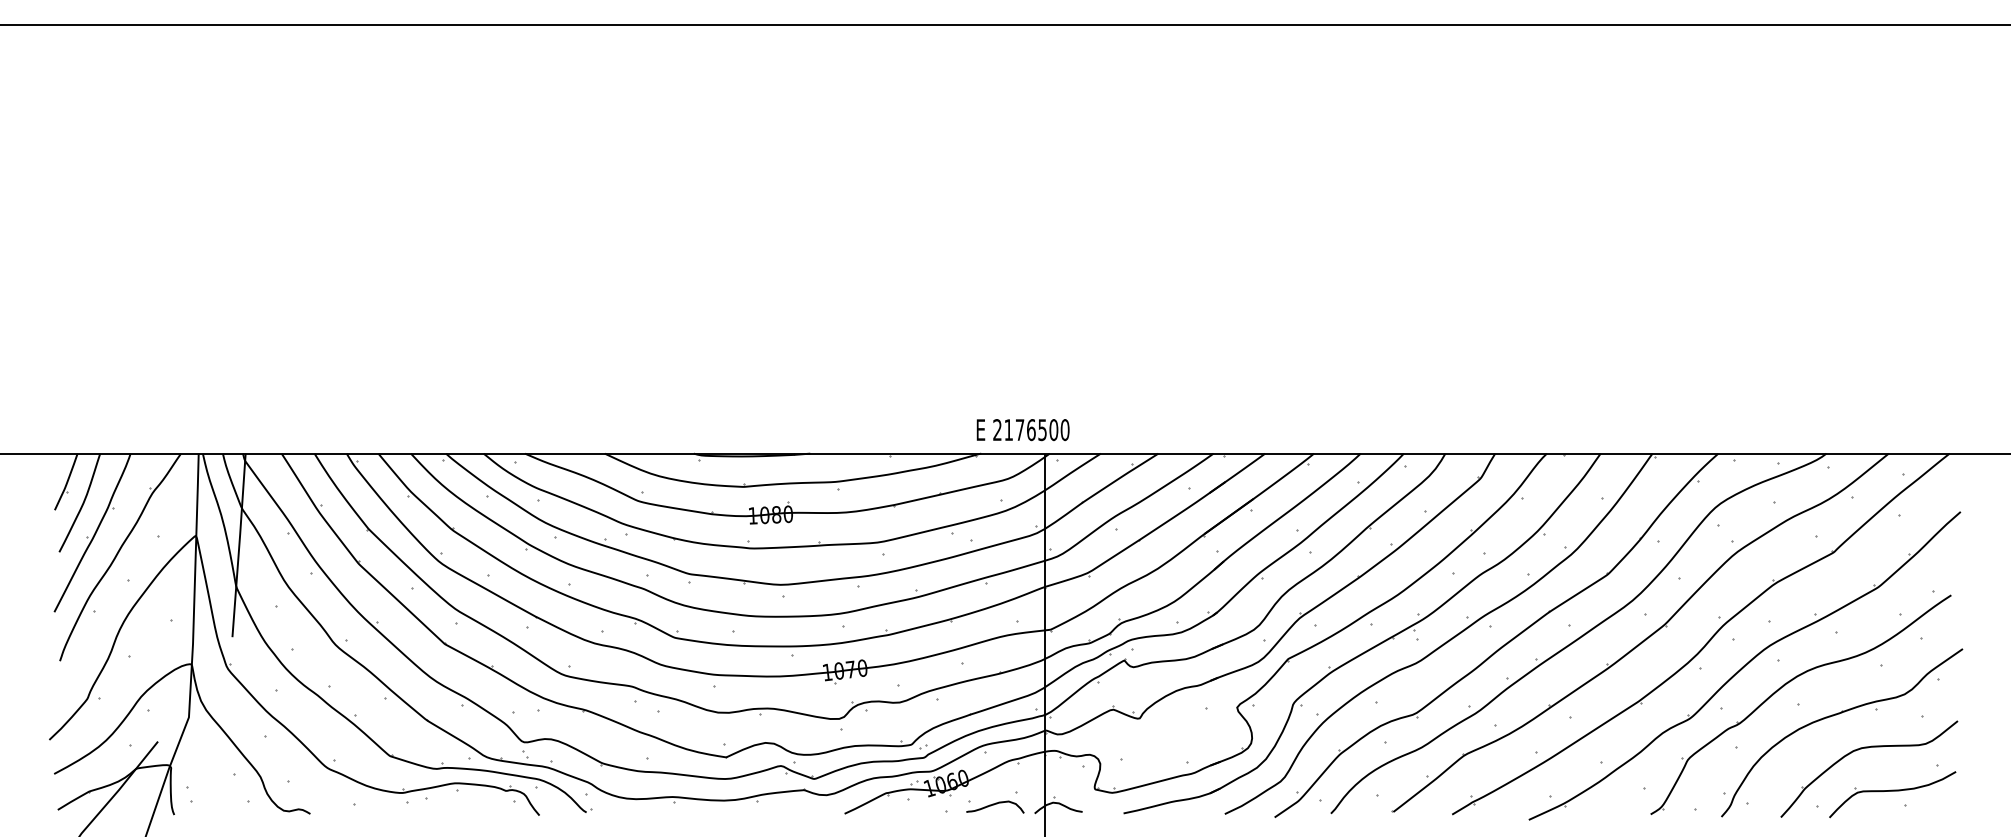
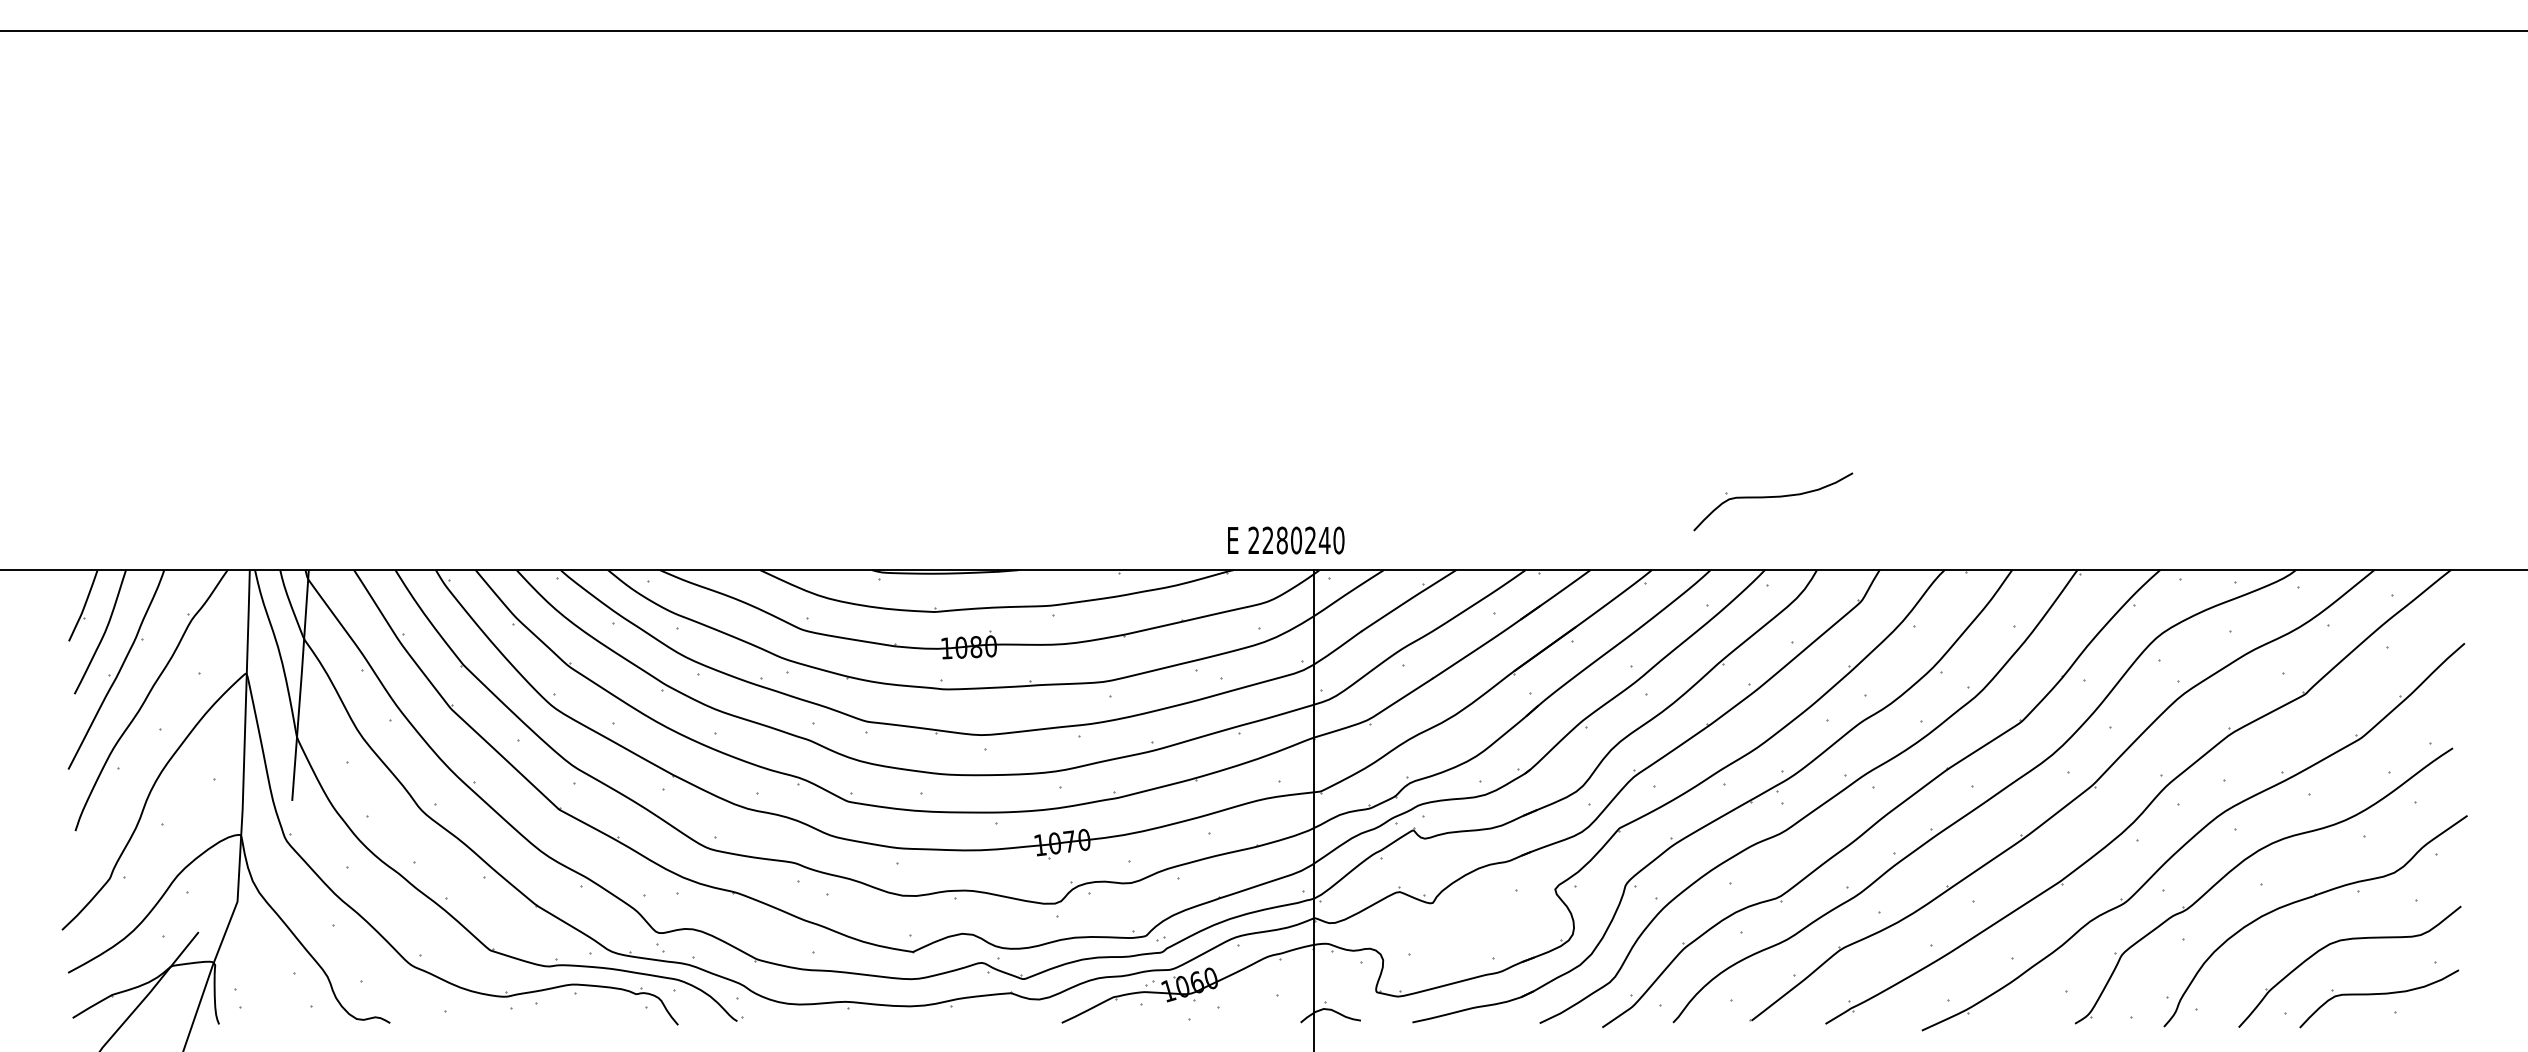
part: (1410, 399) -> (1773, 501), added
text: (1031, 430) -> (1296, 540), 2176500 -> 2280240
curve: (993, 805) -> (1248, 1012), removed

